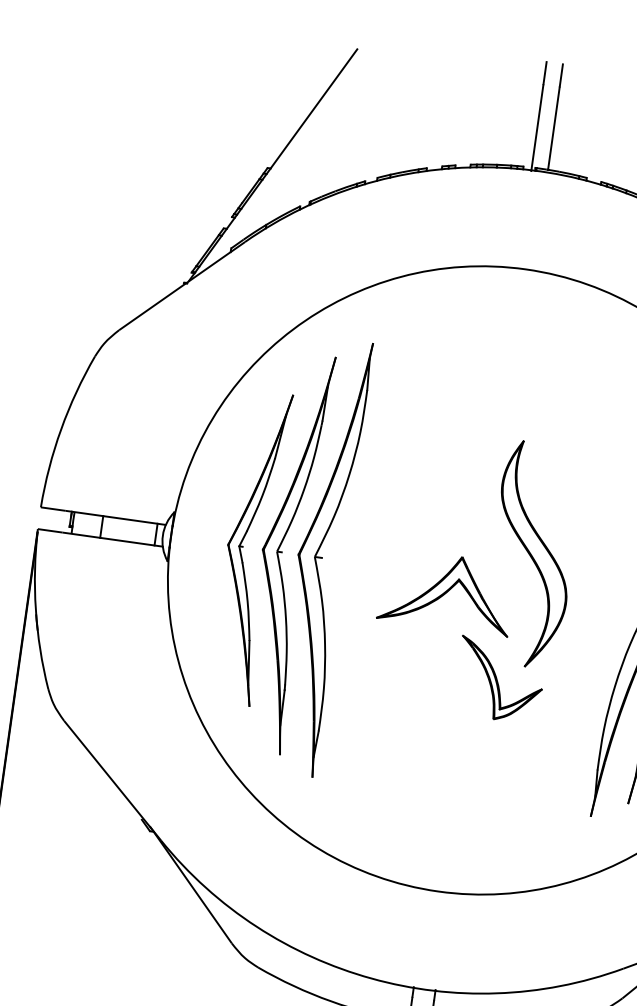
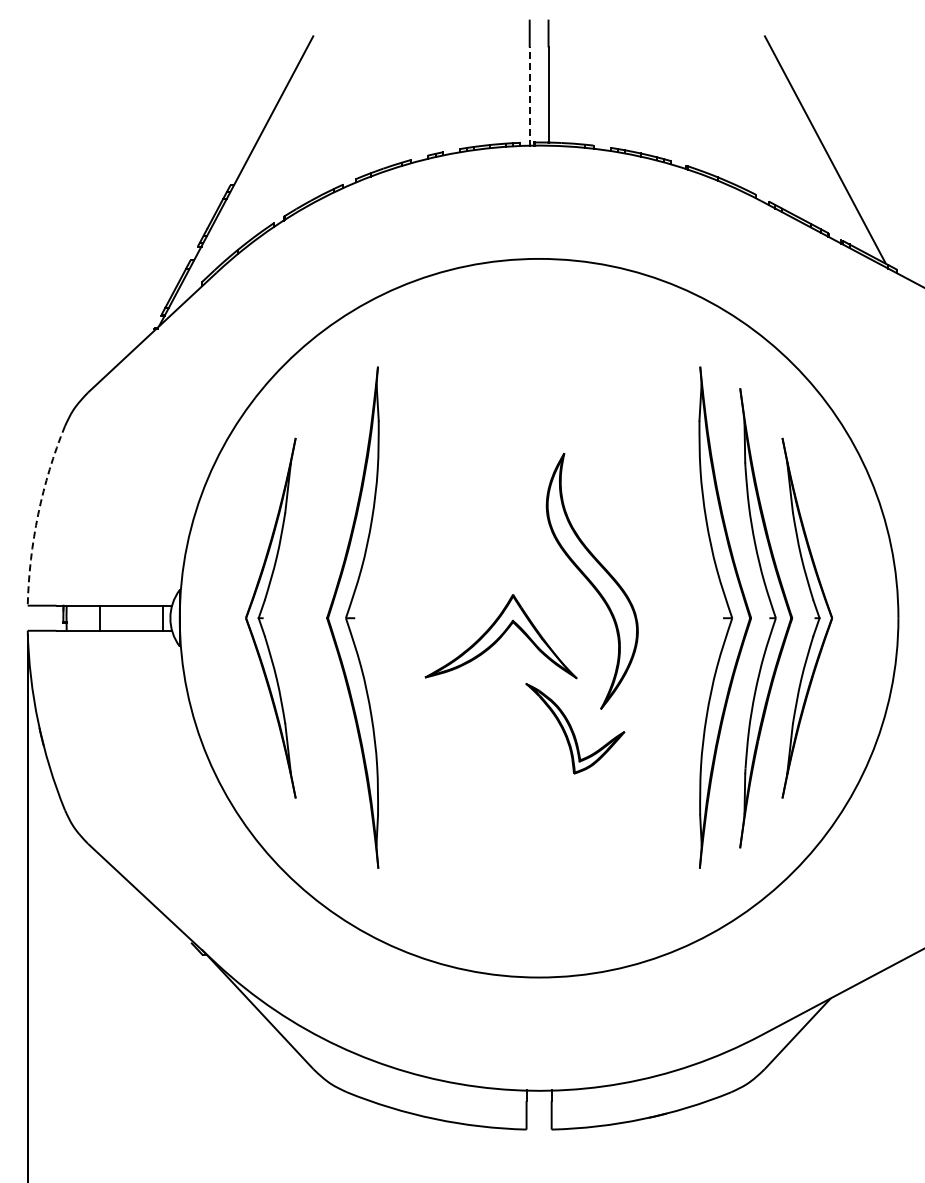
line: (537, 128) -> (529, 97), solid -> dashed
arc: (61, 429) -> (38, 514), solid -> dashed
part: (284, 552) -> (311, 618), removed

